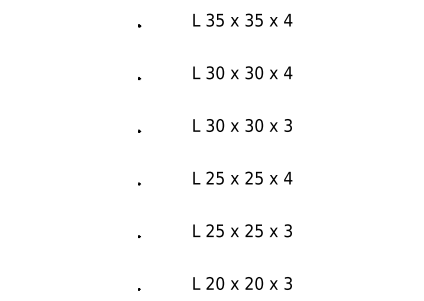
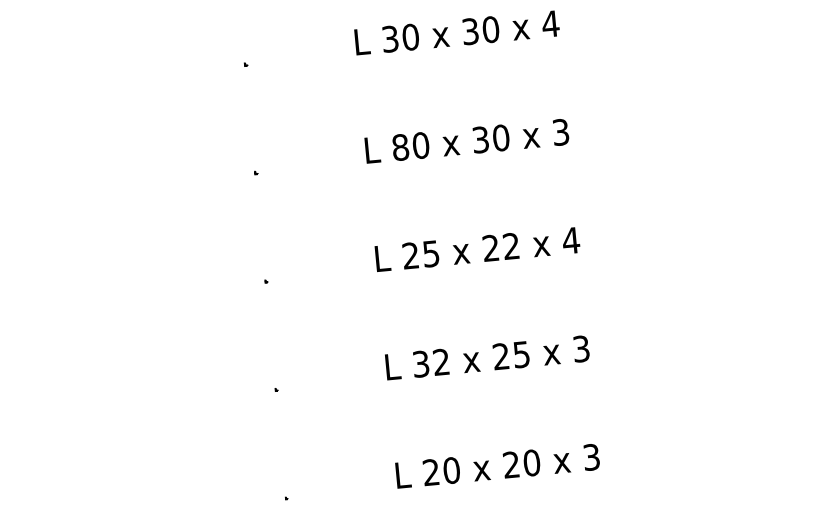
text: (210, 125) -> (400, 147), 30 -> 80
text: (258, 177) -> (509, 245), 25 -> 22
text: (214, 230) -> (429, 362), 25 -> 32

